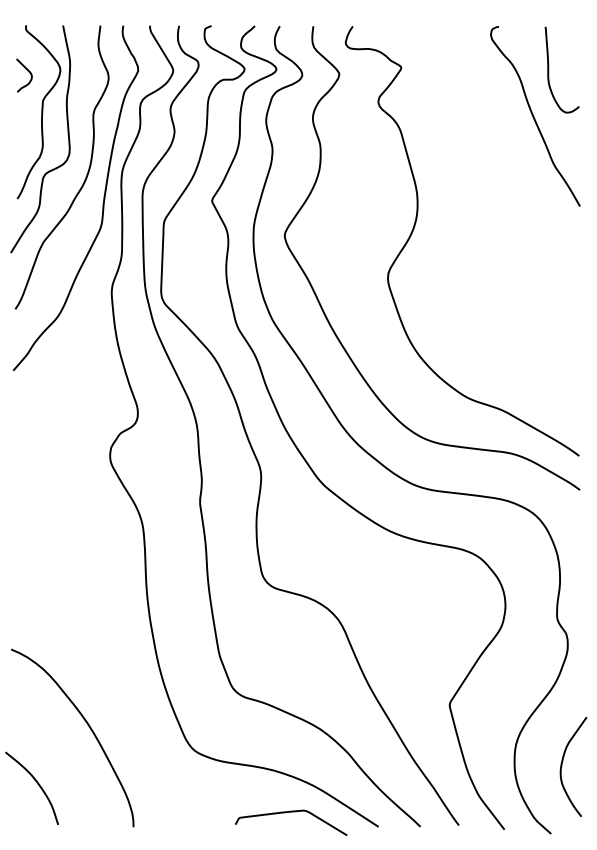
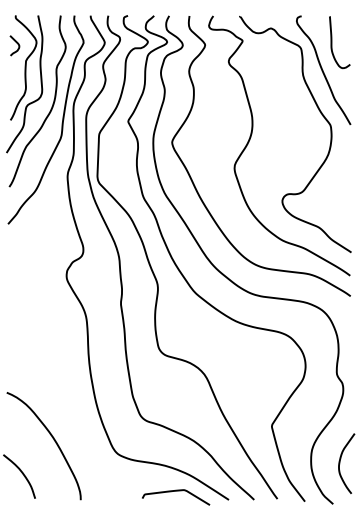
curve: (533, 192) -> (322, 116), added

